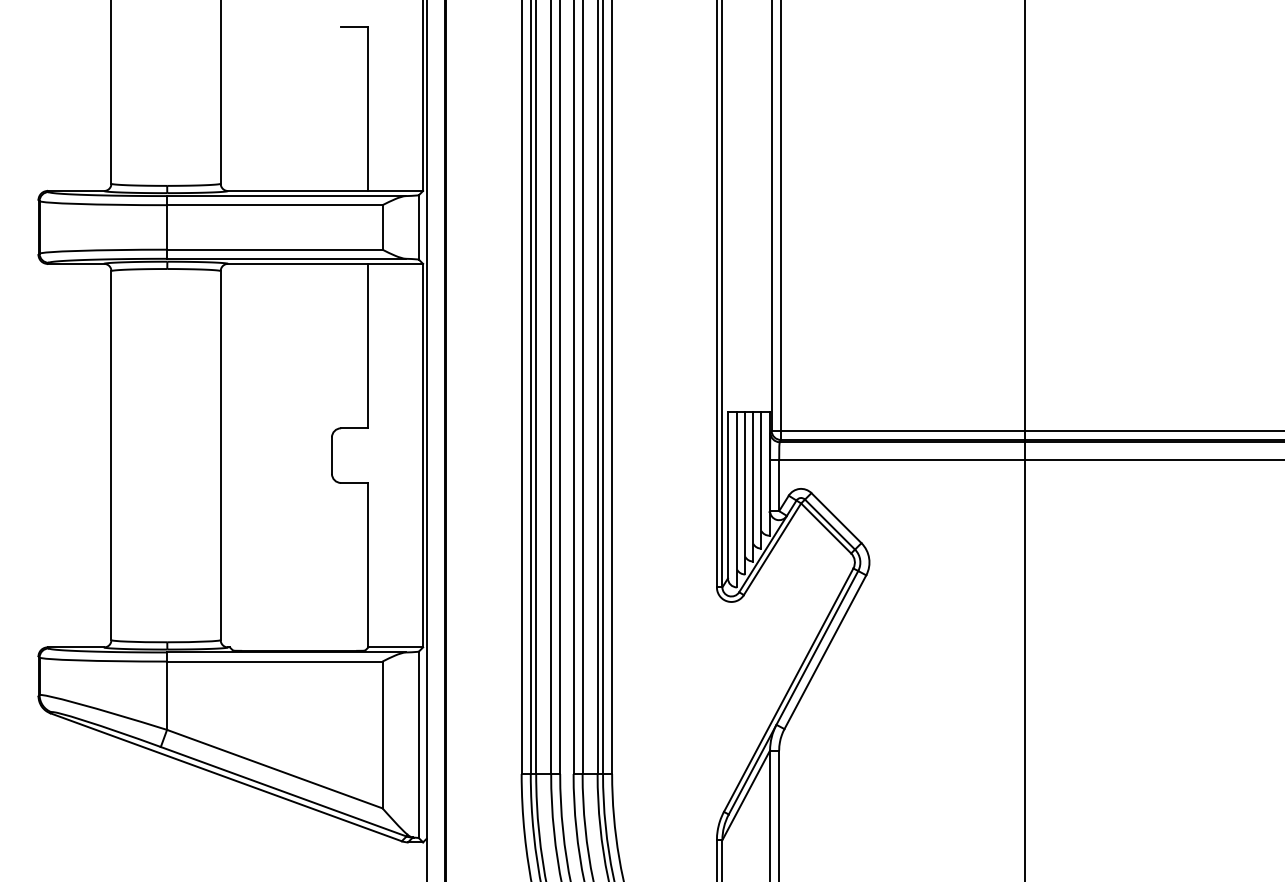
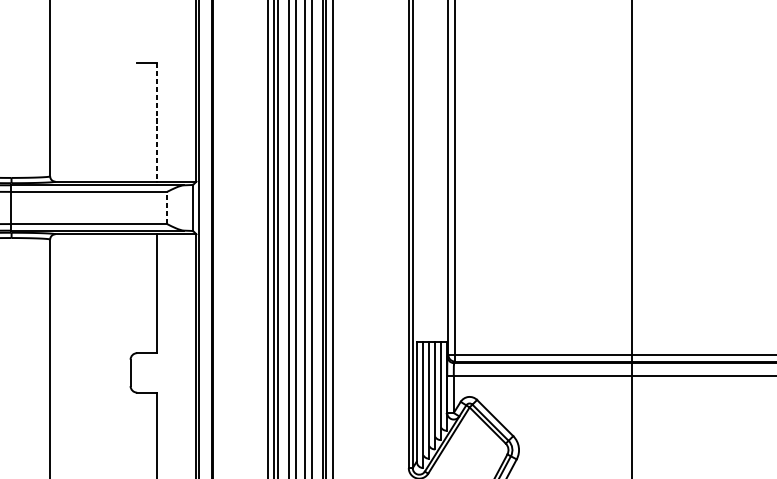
line: (368, 109) -> (156, 122), solid -> dashed
line: (382, 226) -> (167, 207), solid -> dashed

